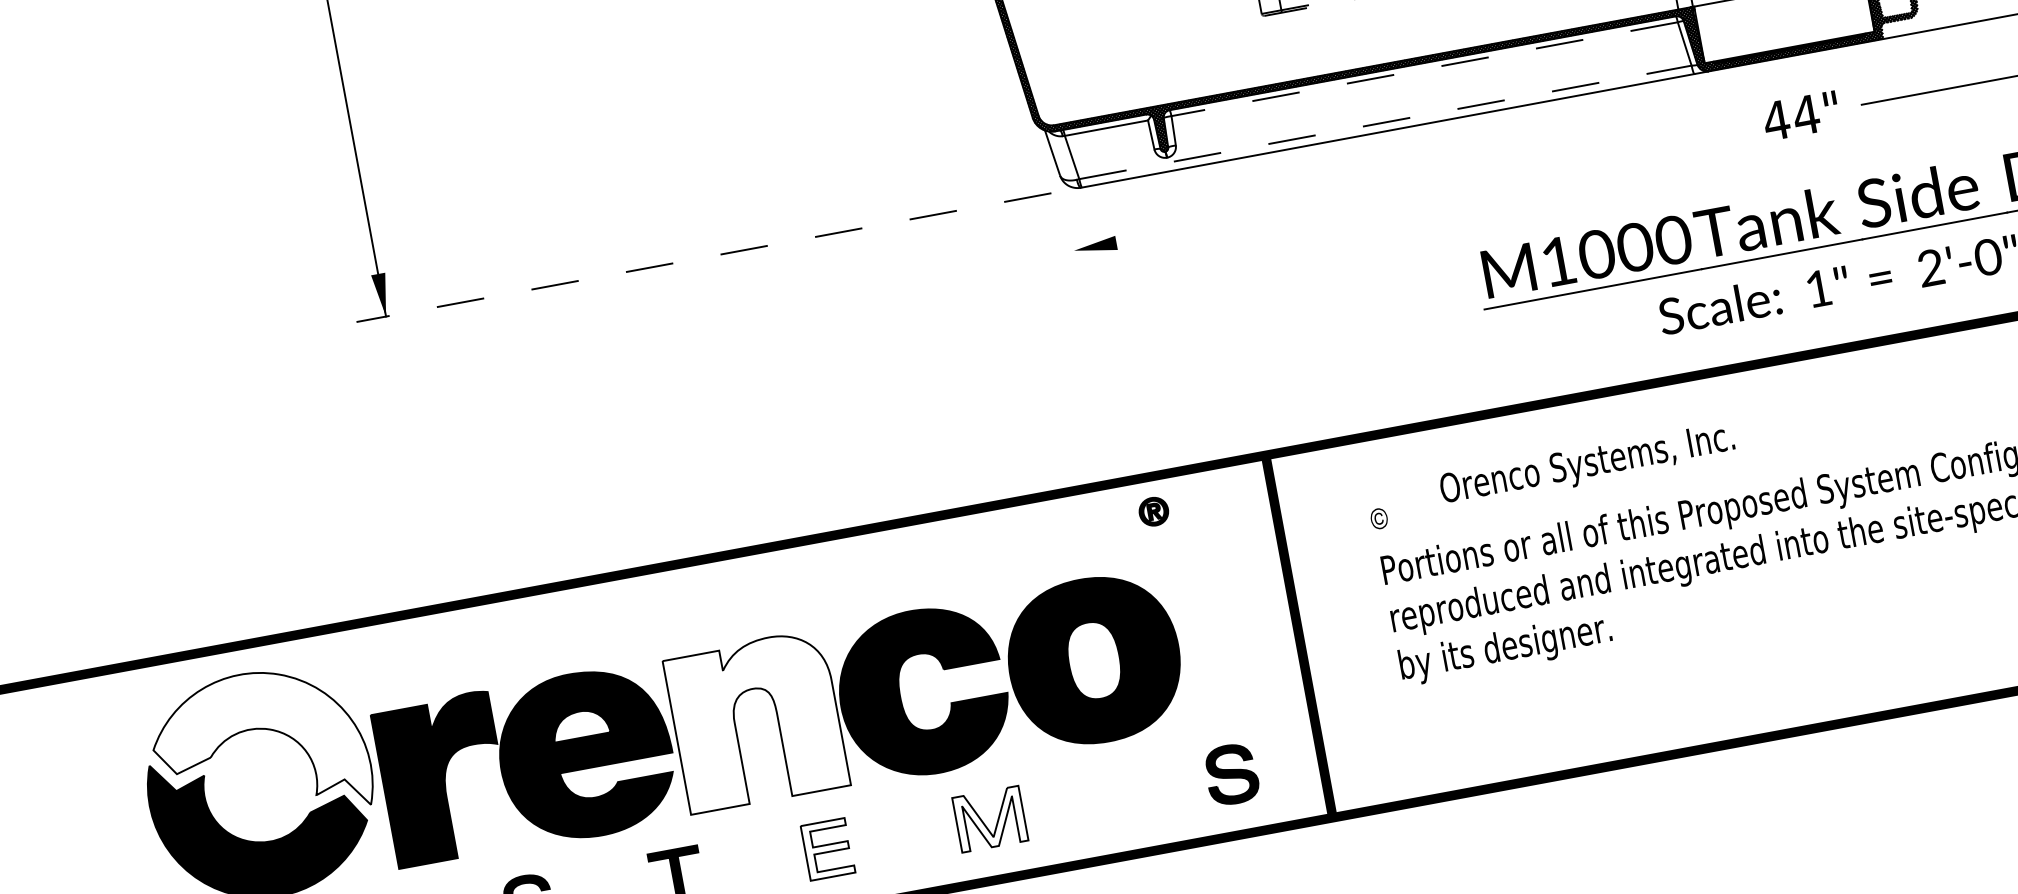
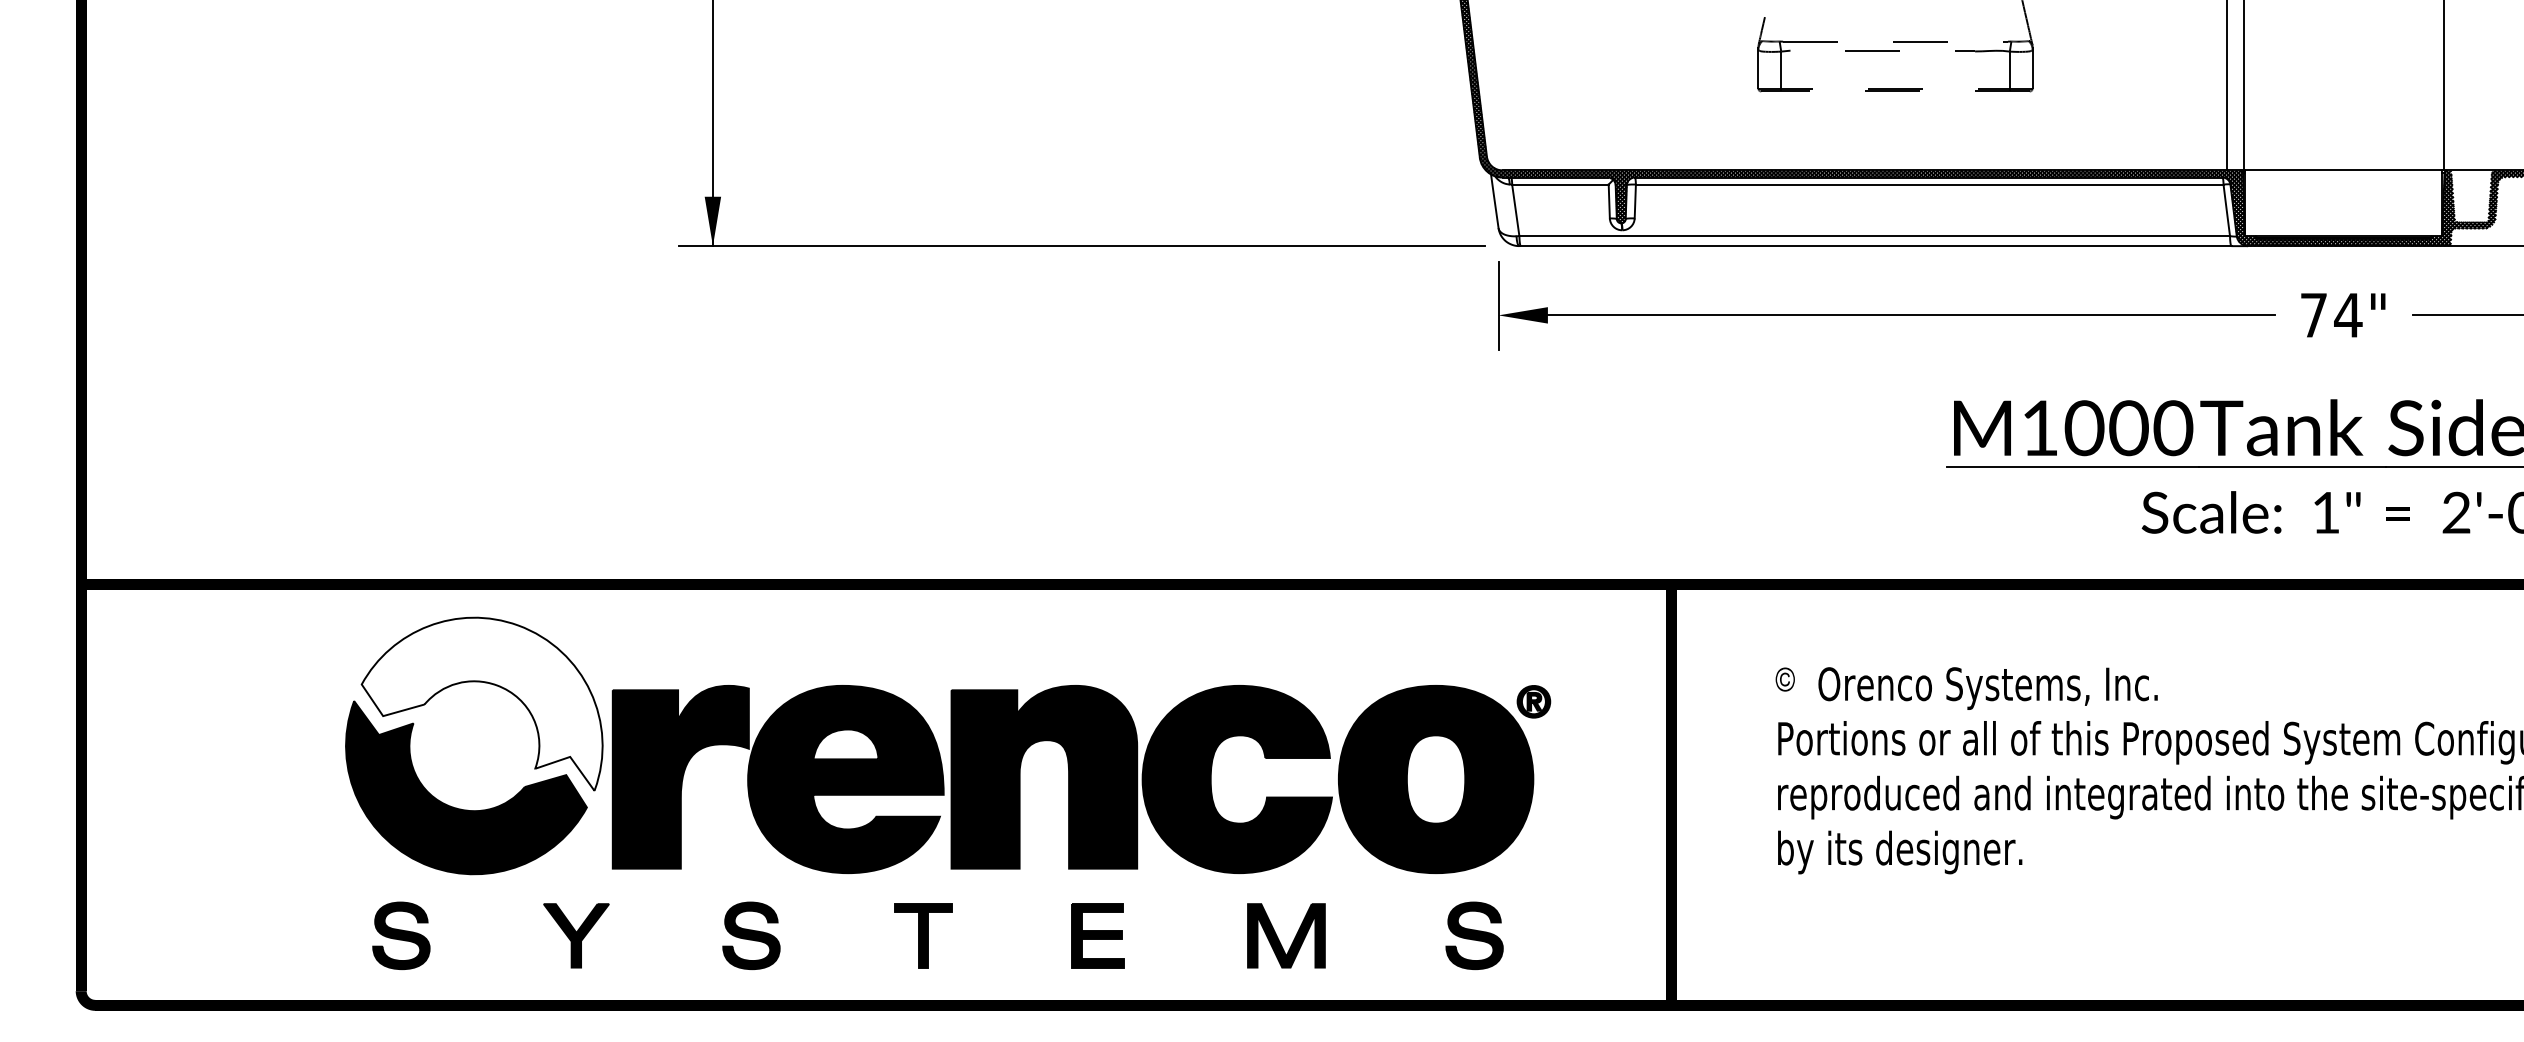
line: (1424, 69) -> (1929, 184), dashed -> solid
text: (1776, 120) -> (2313, 315), 44" -> 74"
line: (1386, 122) -> (1875, 236), dashed -> solid
line: (1428, 185) -> (1910, 315), added
line: (1072, 242) -> (1498, 305), added
line: (703, 258) -> (1081, 246), dashed -> solid
text: (1587, 465) -> (1987, 688), moved
part: (1153, 511) -> (1533, 701), moved
fill: (756, 720) -> (1044, 776), added
part: (1231, 774) -> (1474, 935), moved
fill: (990, 818) -> (1286, 935), added
fill: (828, 848) -> (1098, 935), added

